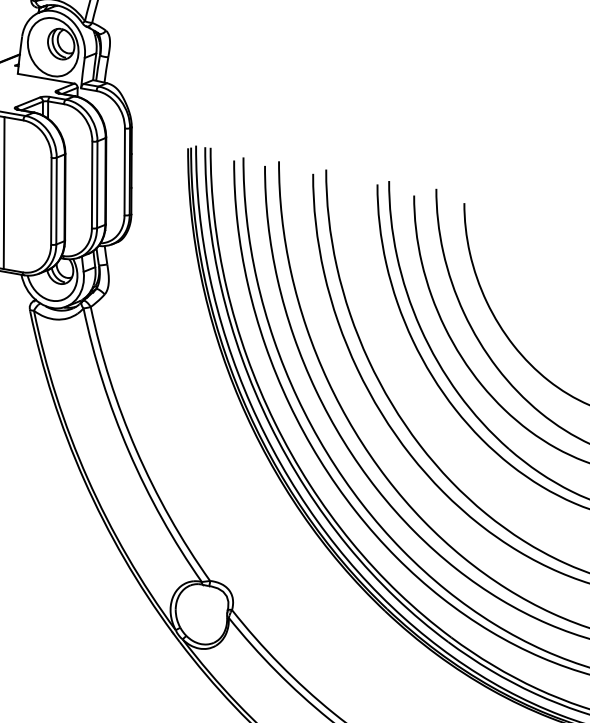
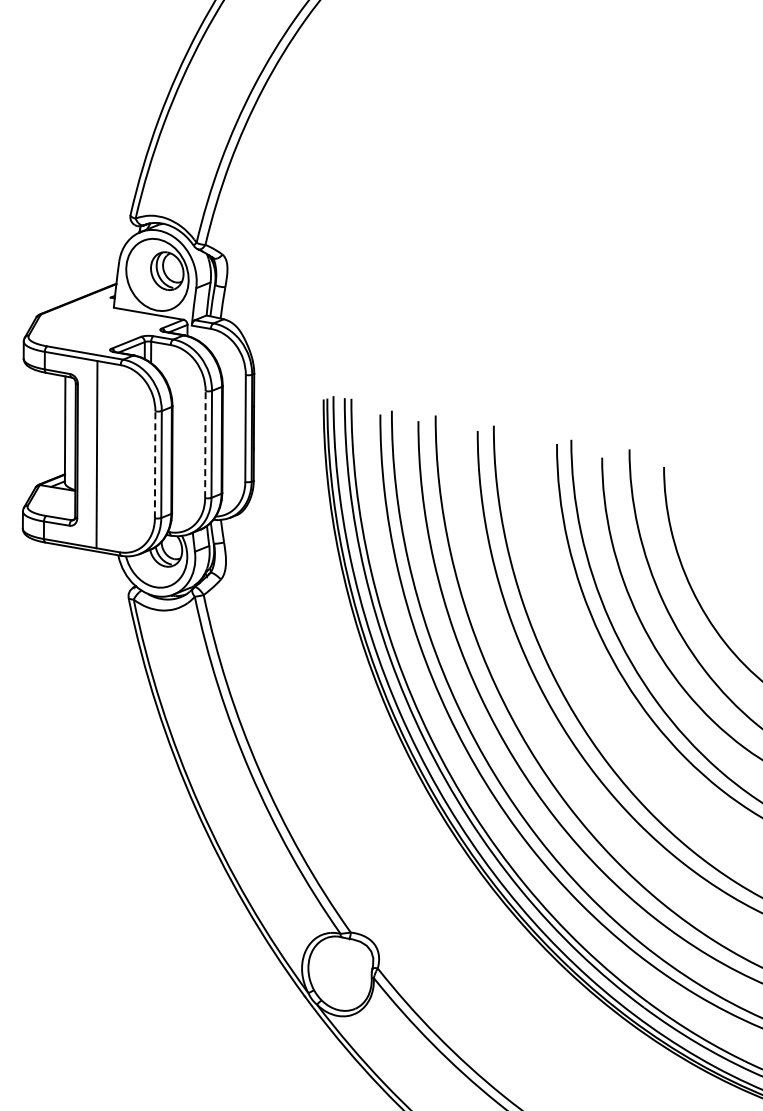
line: (92, 184) -> (205, 444), solid -> dashed
line: (51, 201) -> (155, 464), solid -> dashed

